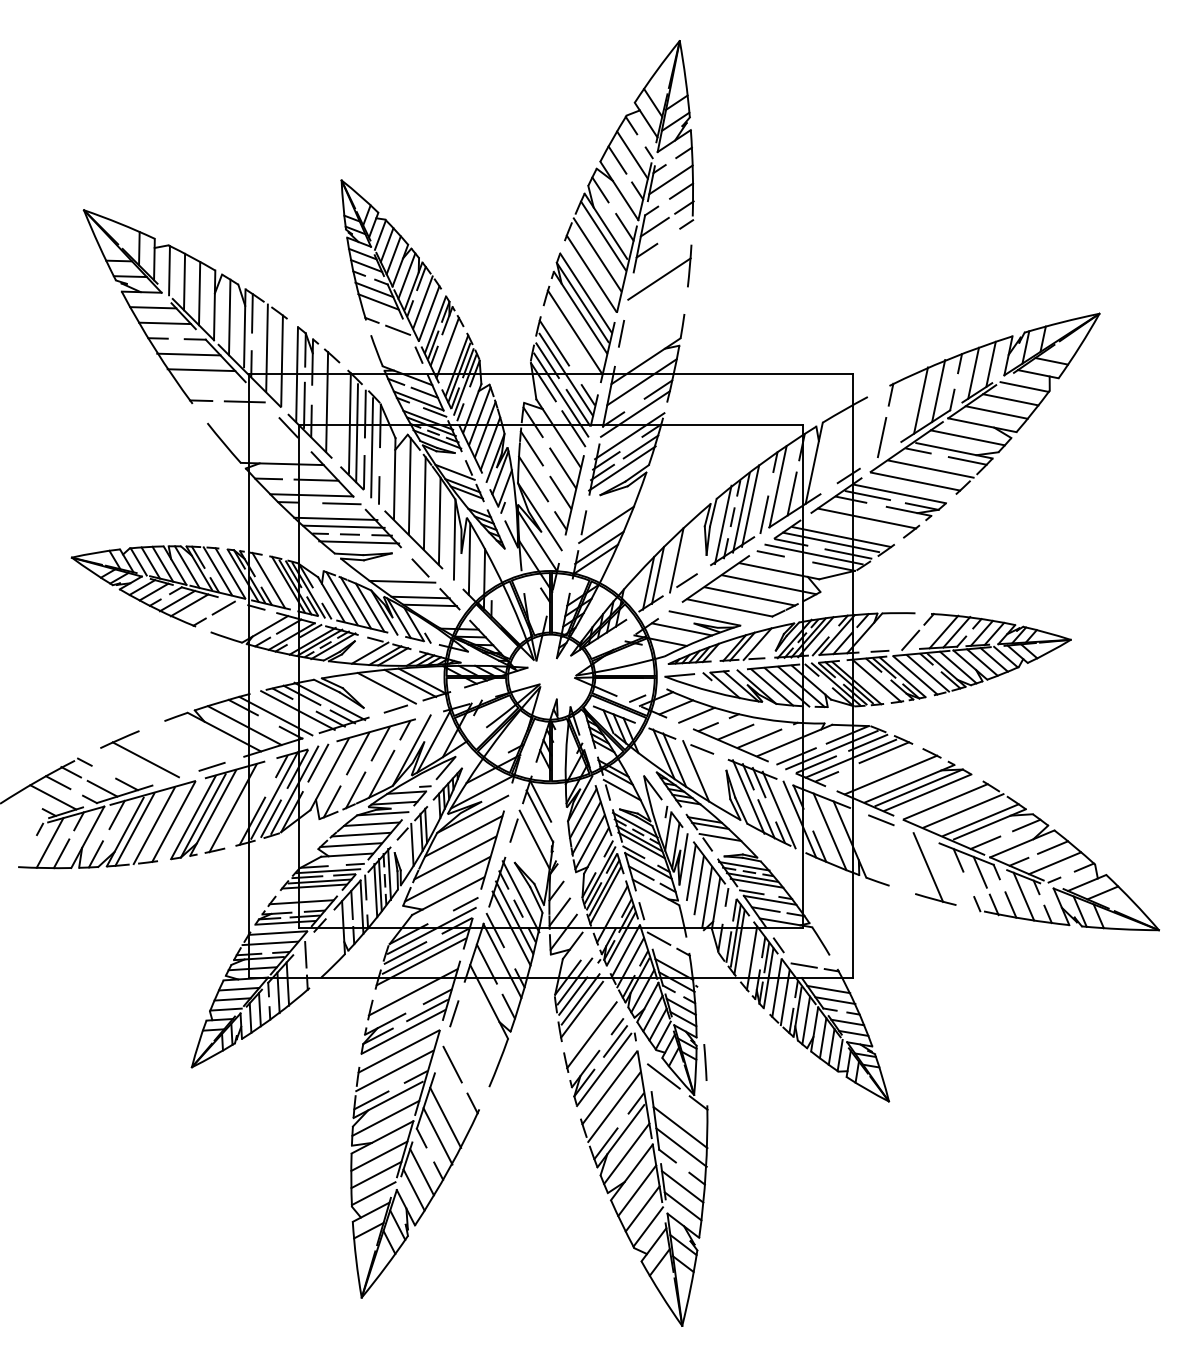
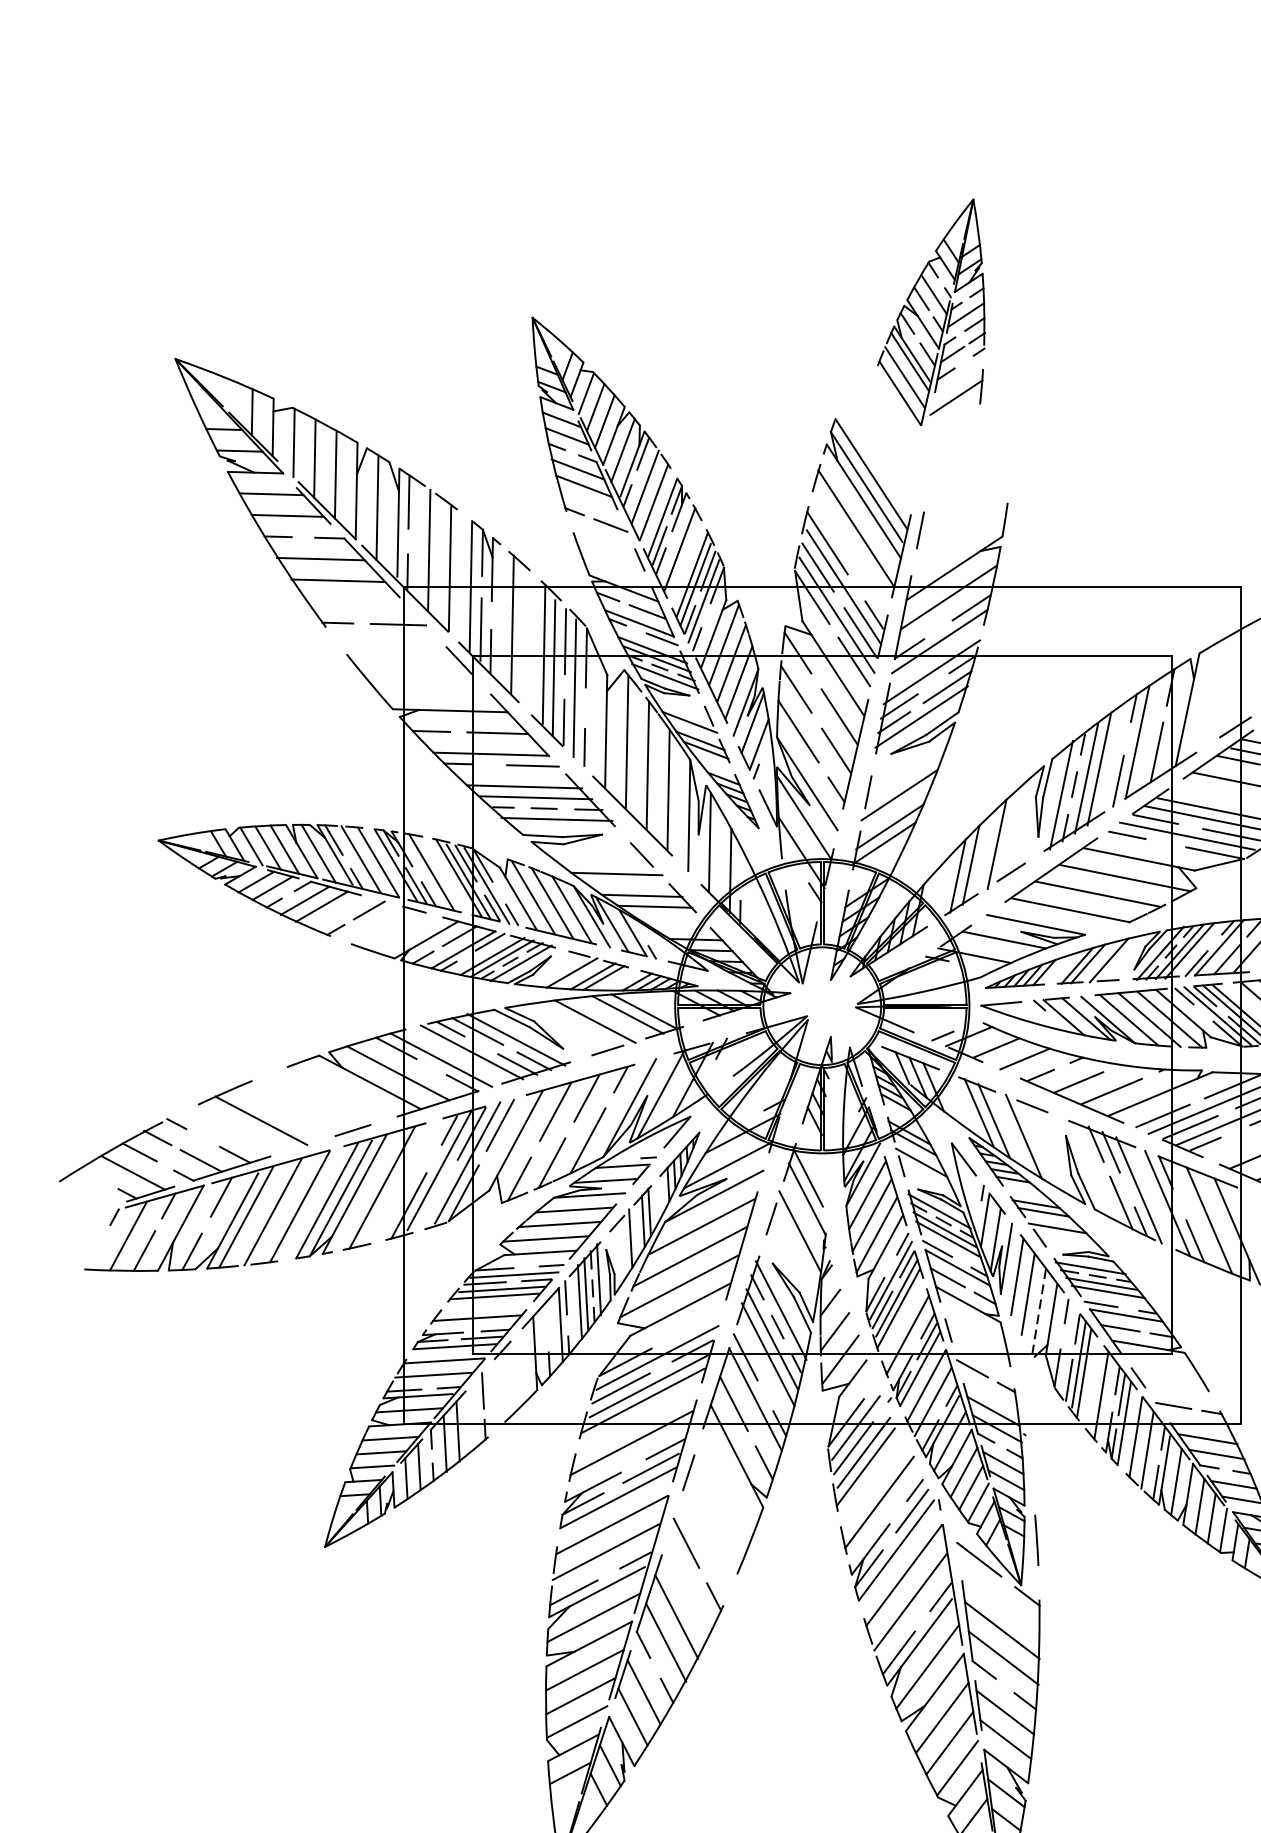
part: (629, 176) -> (931, 312), size x0.6
line: (748, 796) -> (1096, 1171), removed
line: (270, 818) -> (434, 1202), removed
line: (707, 897) -> (1039, 1311), solid -> dashed
line: (351, 904) -> (546, 1321), removed
line: (465, 904) -> (704, 1321), removed

